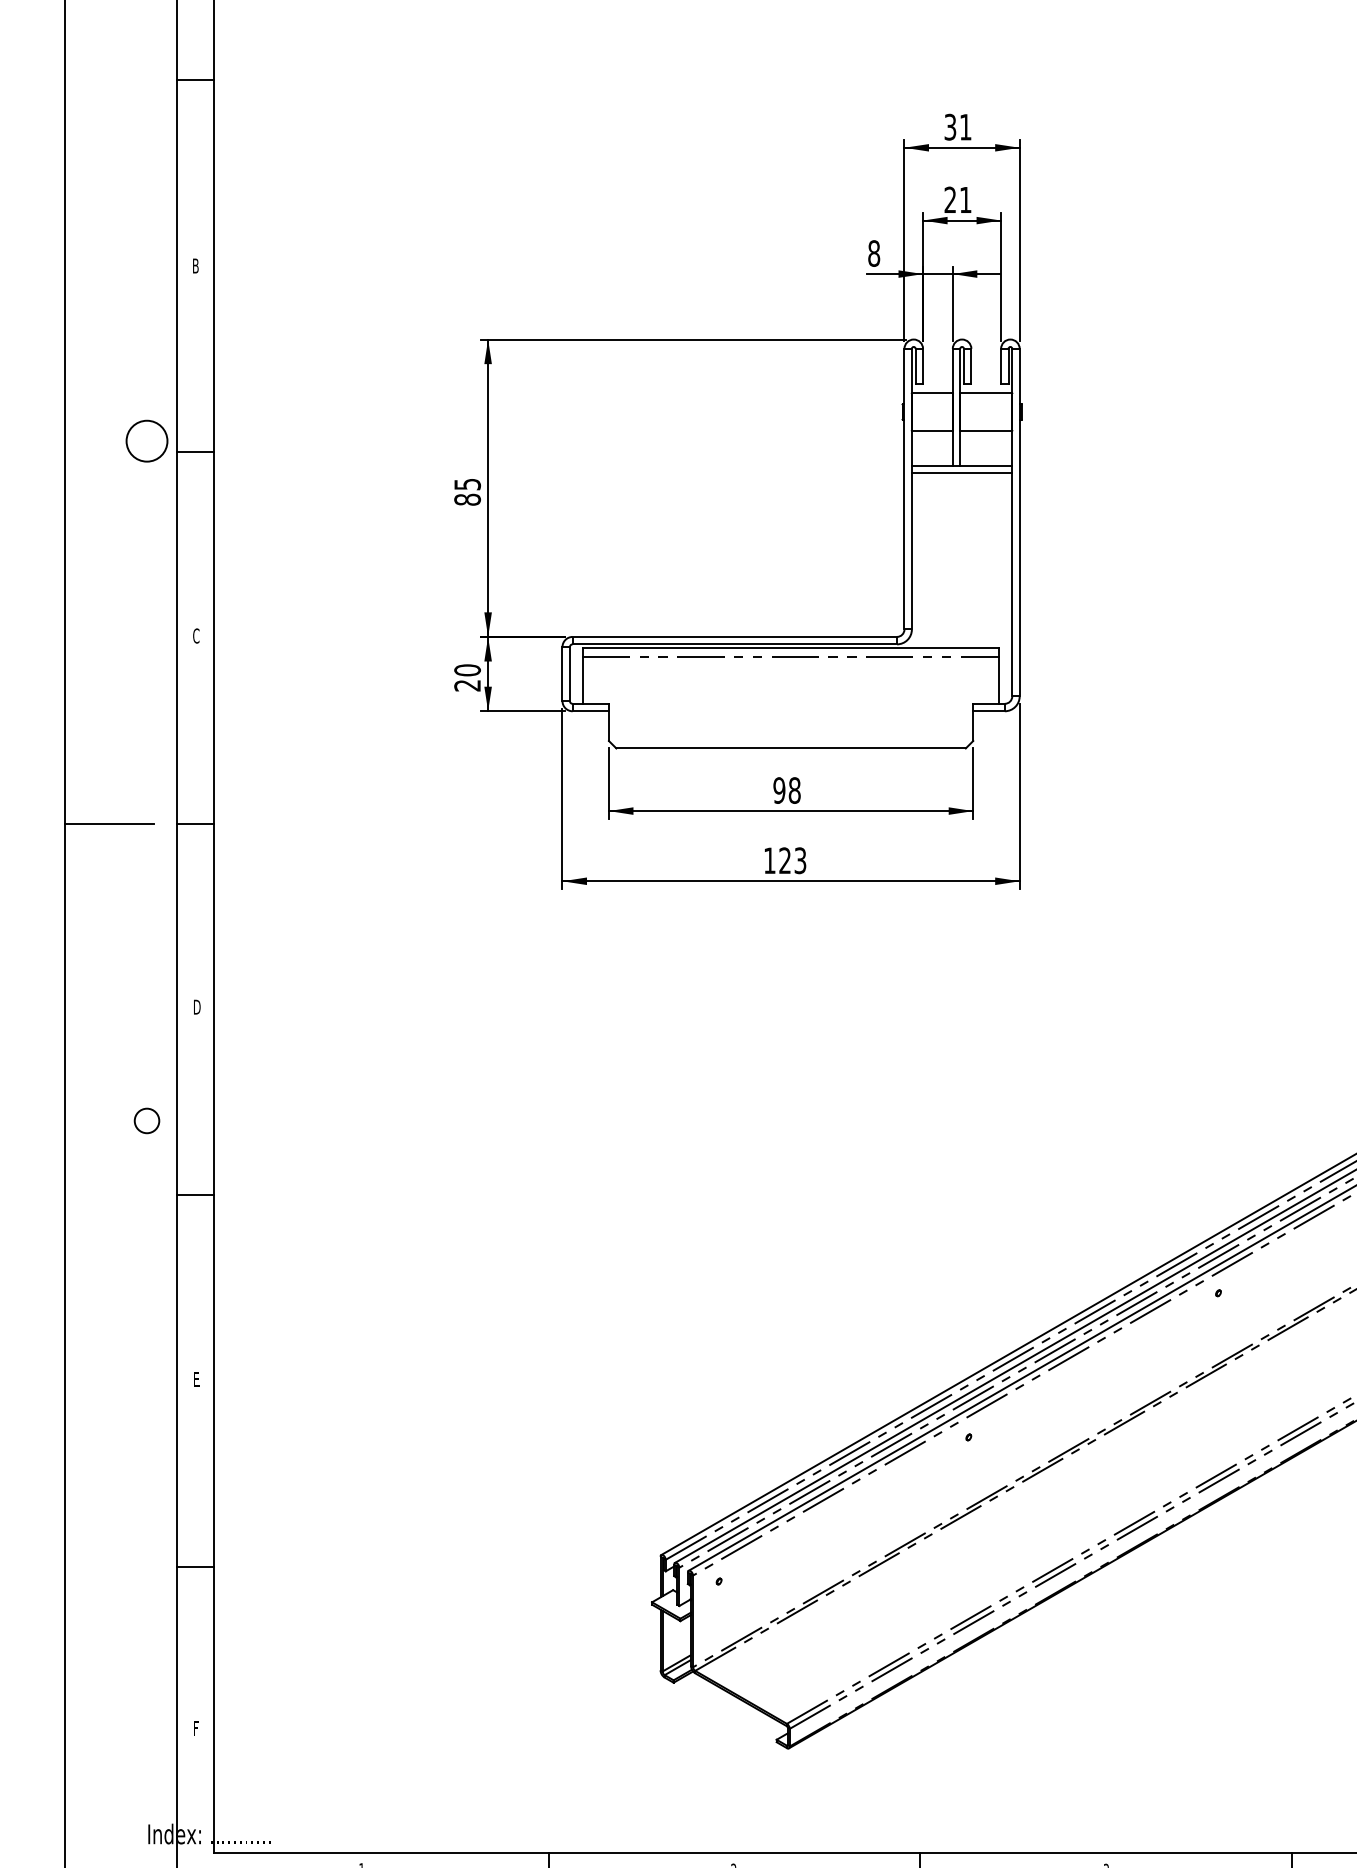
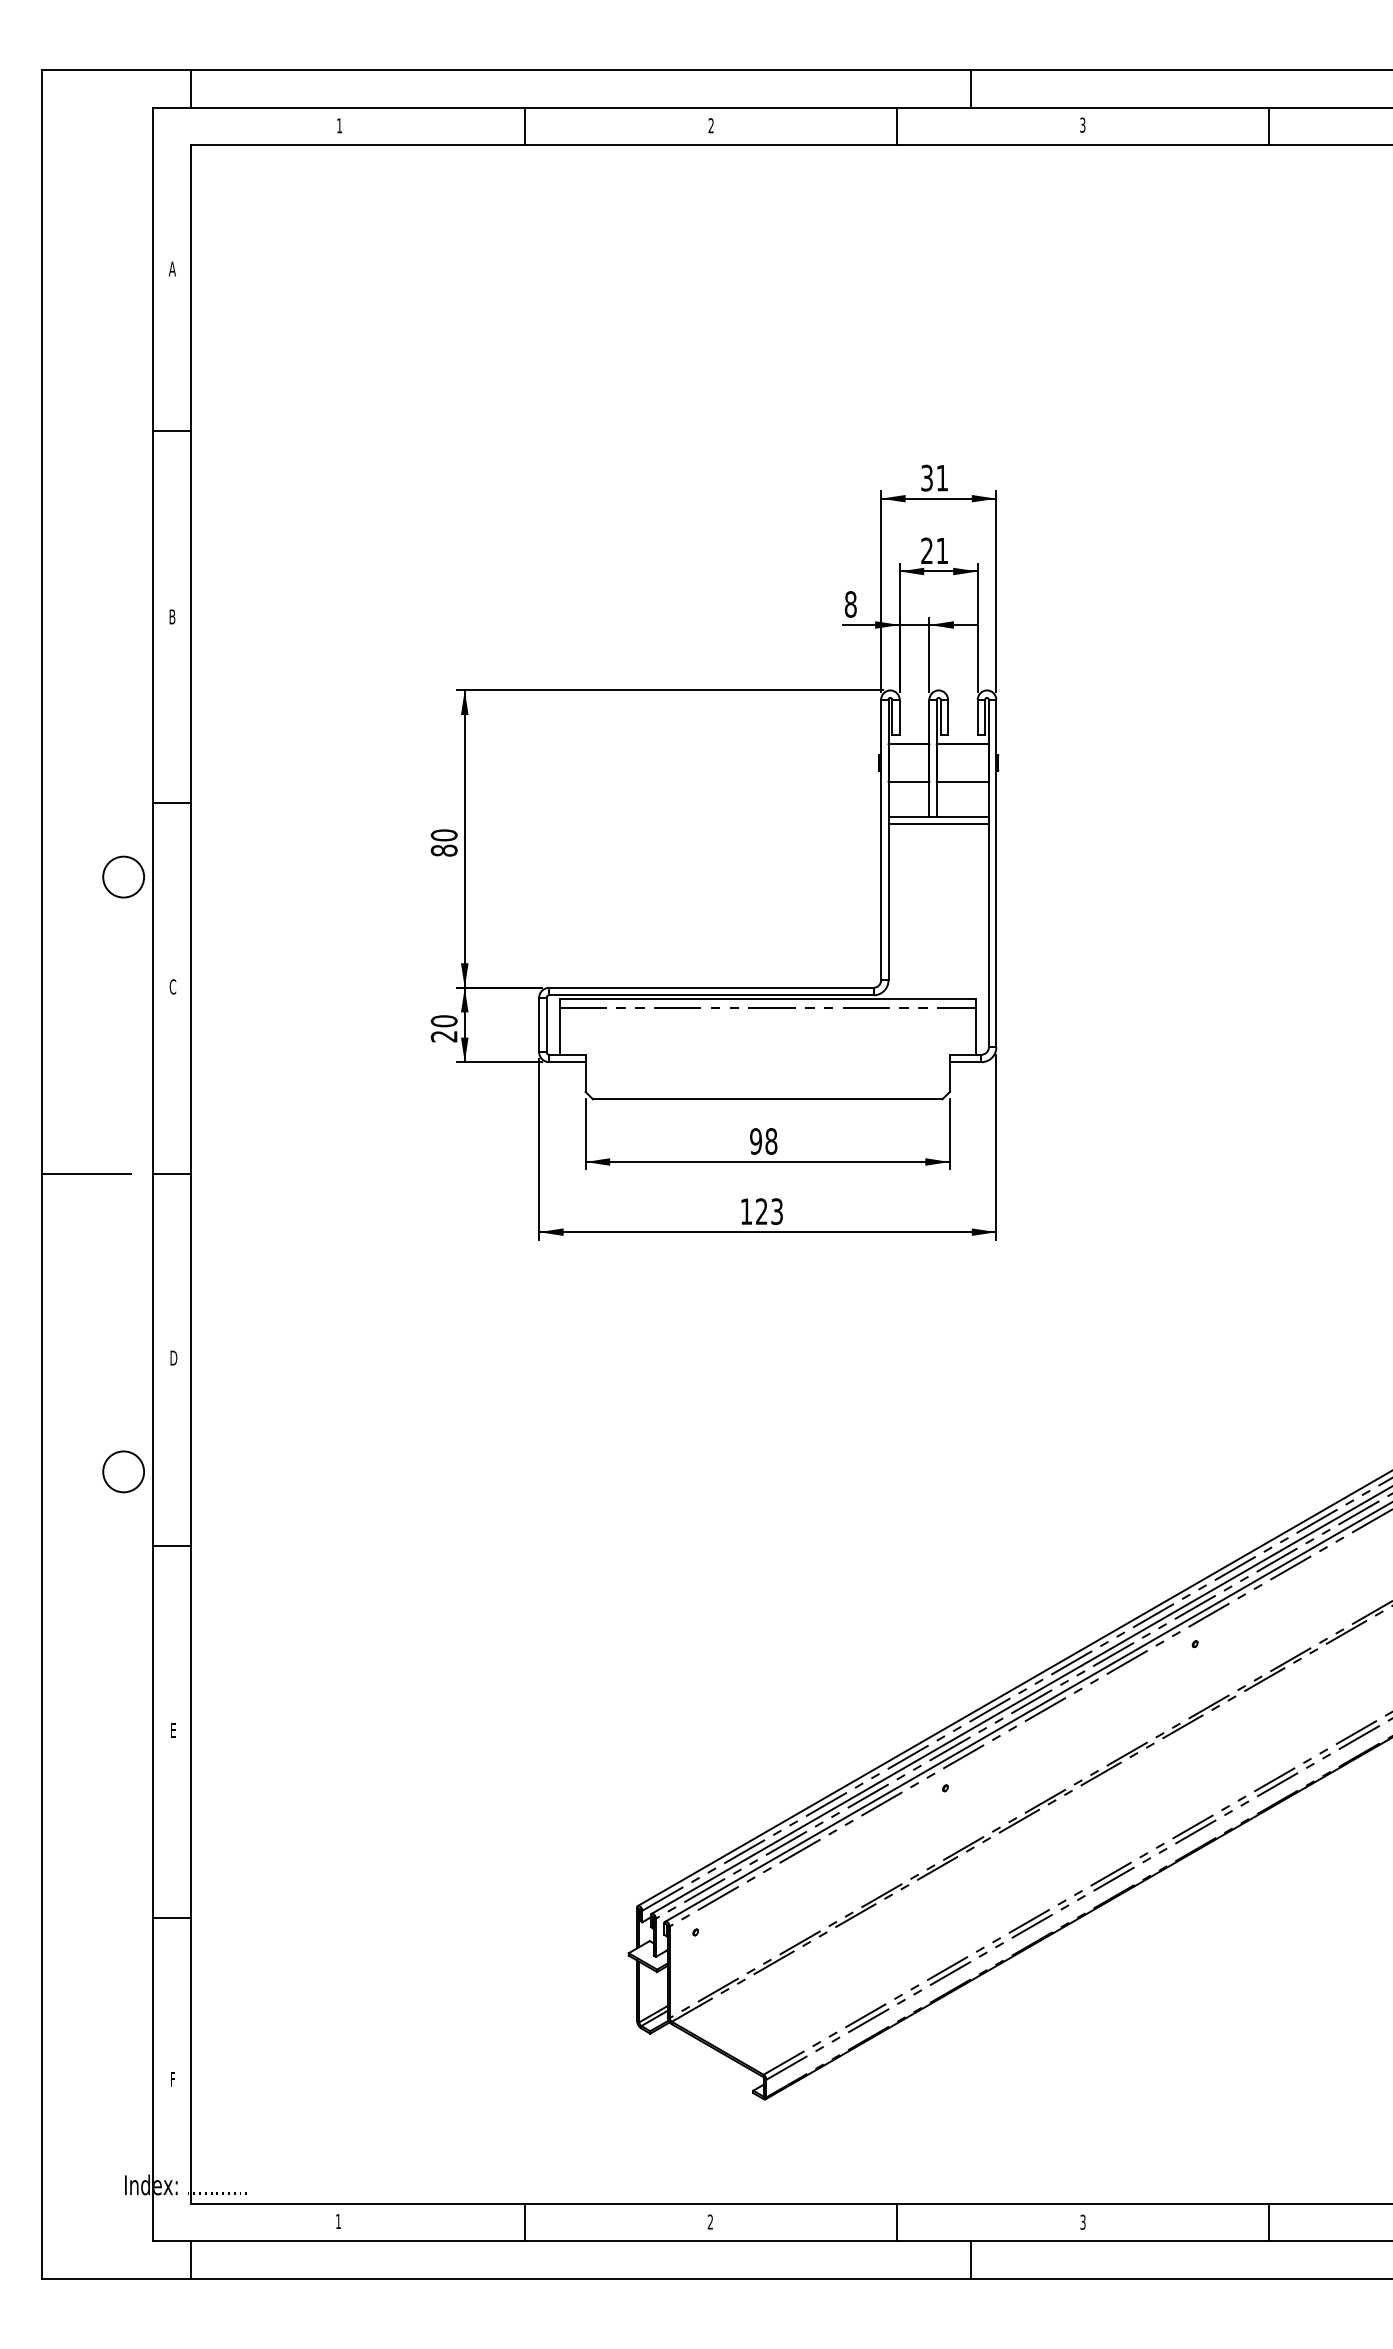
circle: (146, 440) -> (123, 876), moved
text: (466, 484) -> (443, 835), 85 -> 80
circle: (146, 1120) -> (123, 1471), size x1.67

